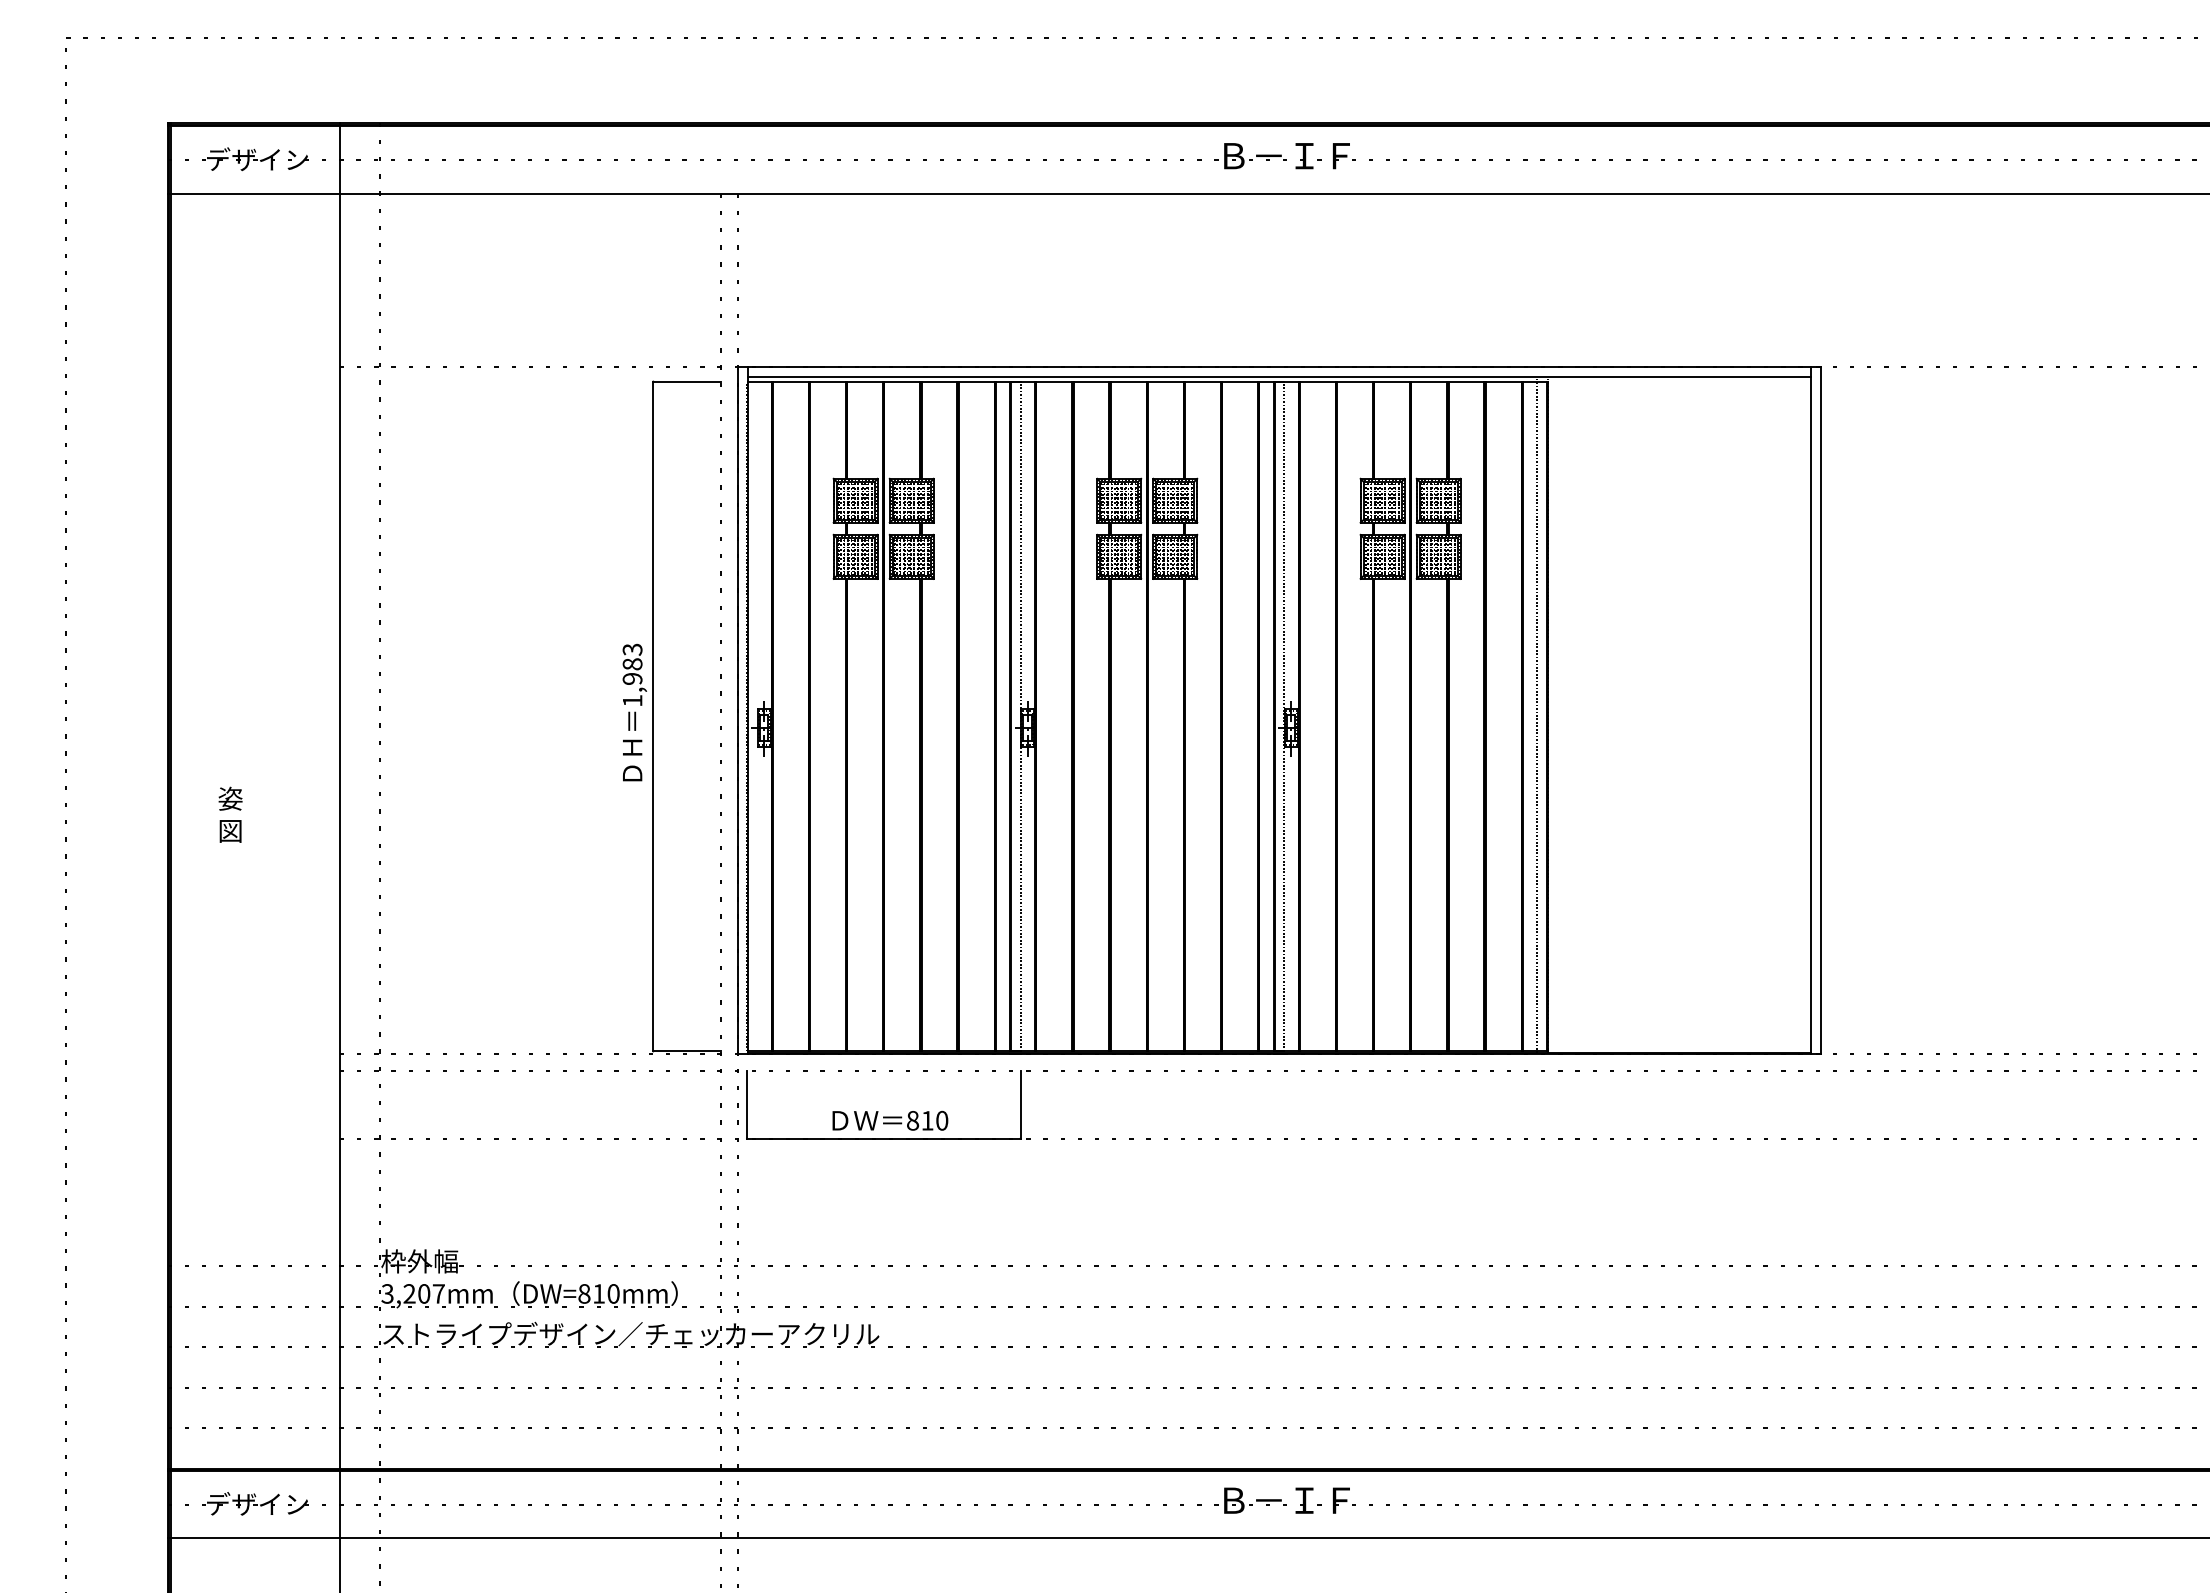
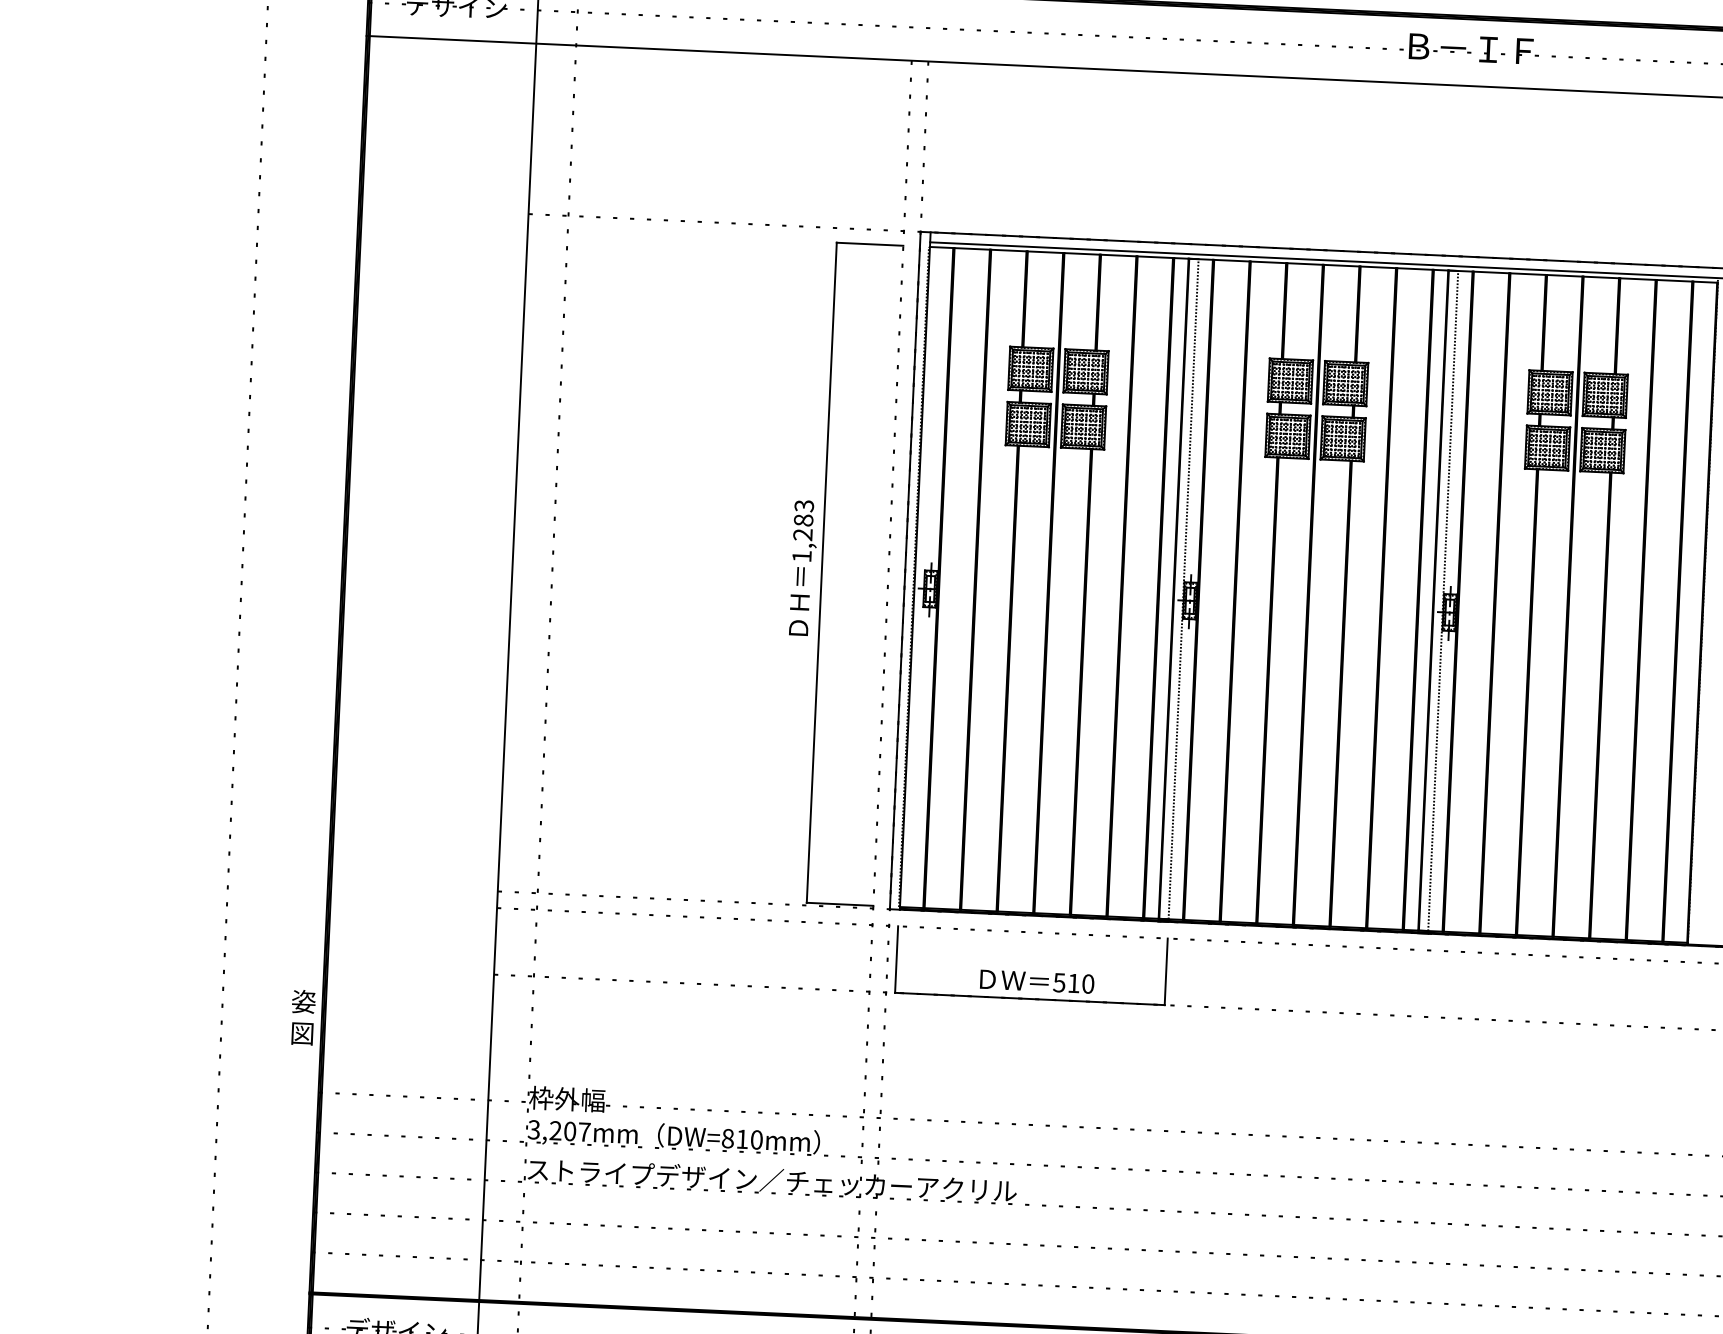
text: (632, 678) -> (802, 534), 1,983 -> 1,283
line: (1537, 714) -> (1693, 610), removed
text: (230, 814) -> (303, 1017), moved
text: (912, 1120) -> (1059, 982), 810 -> 510

